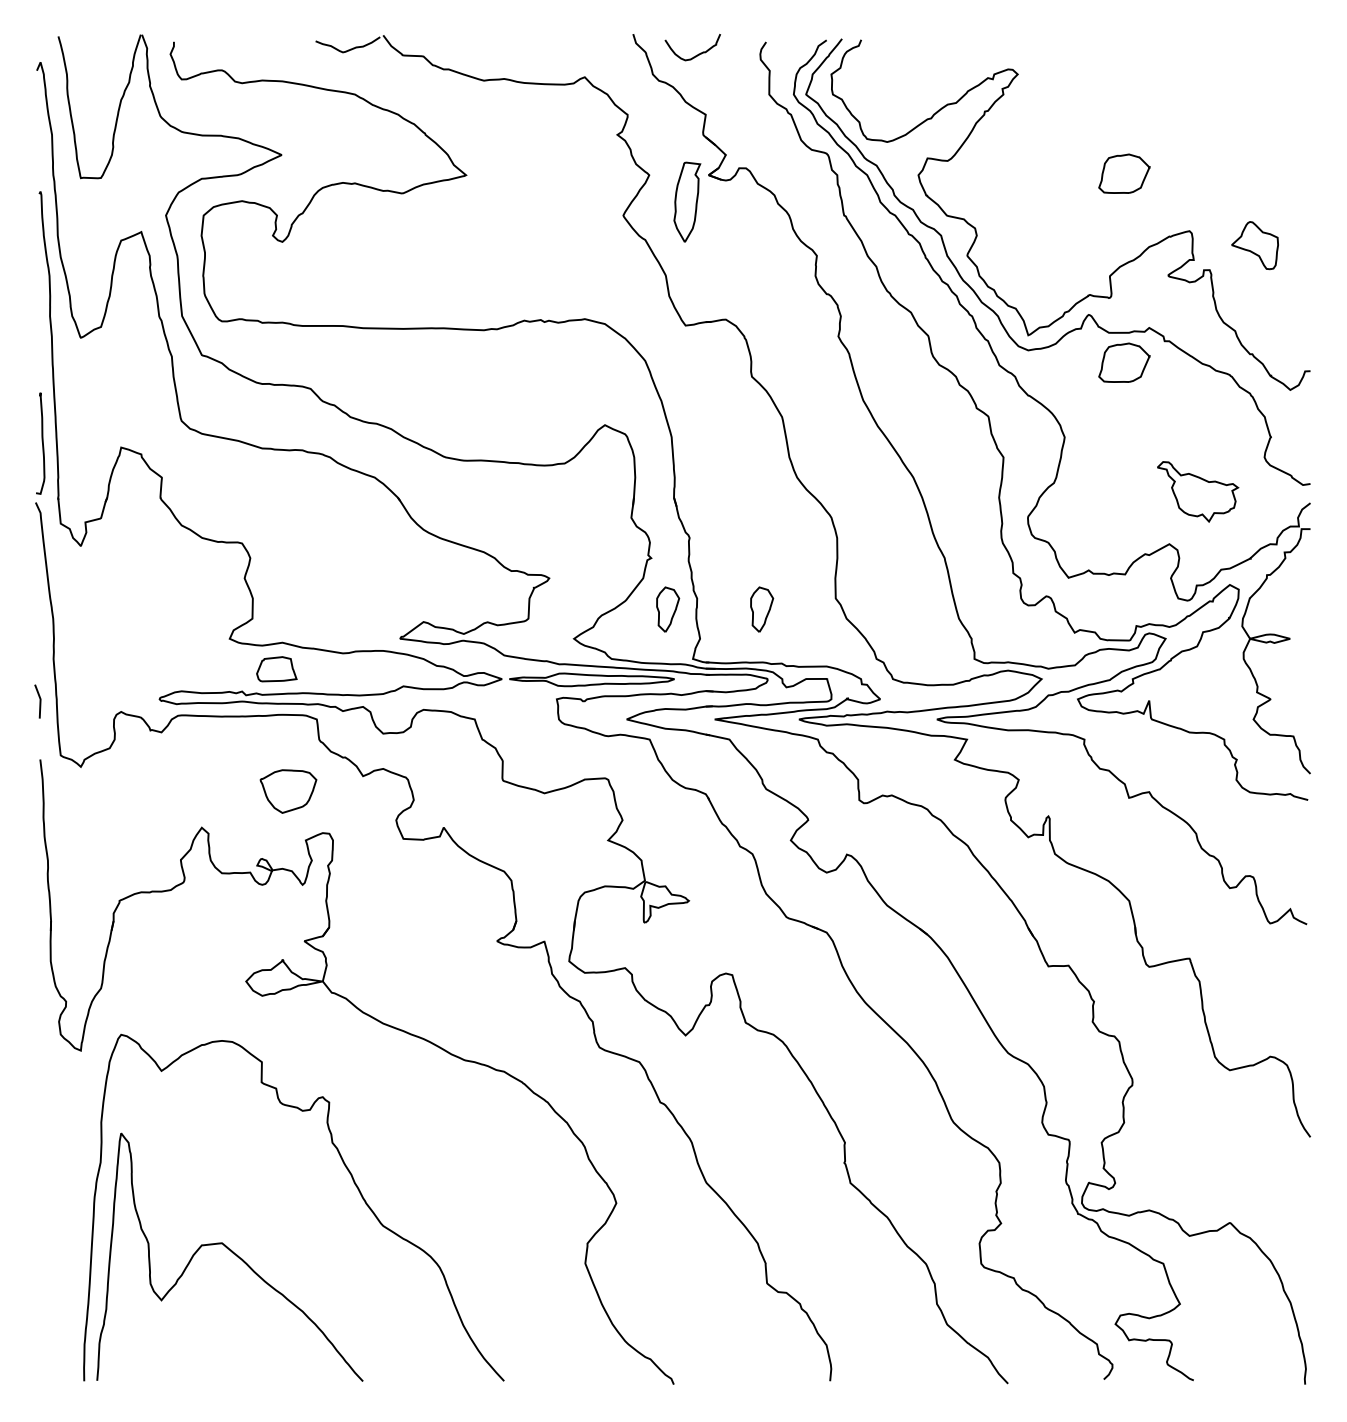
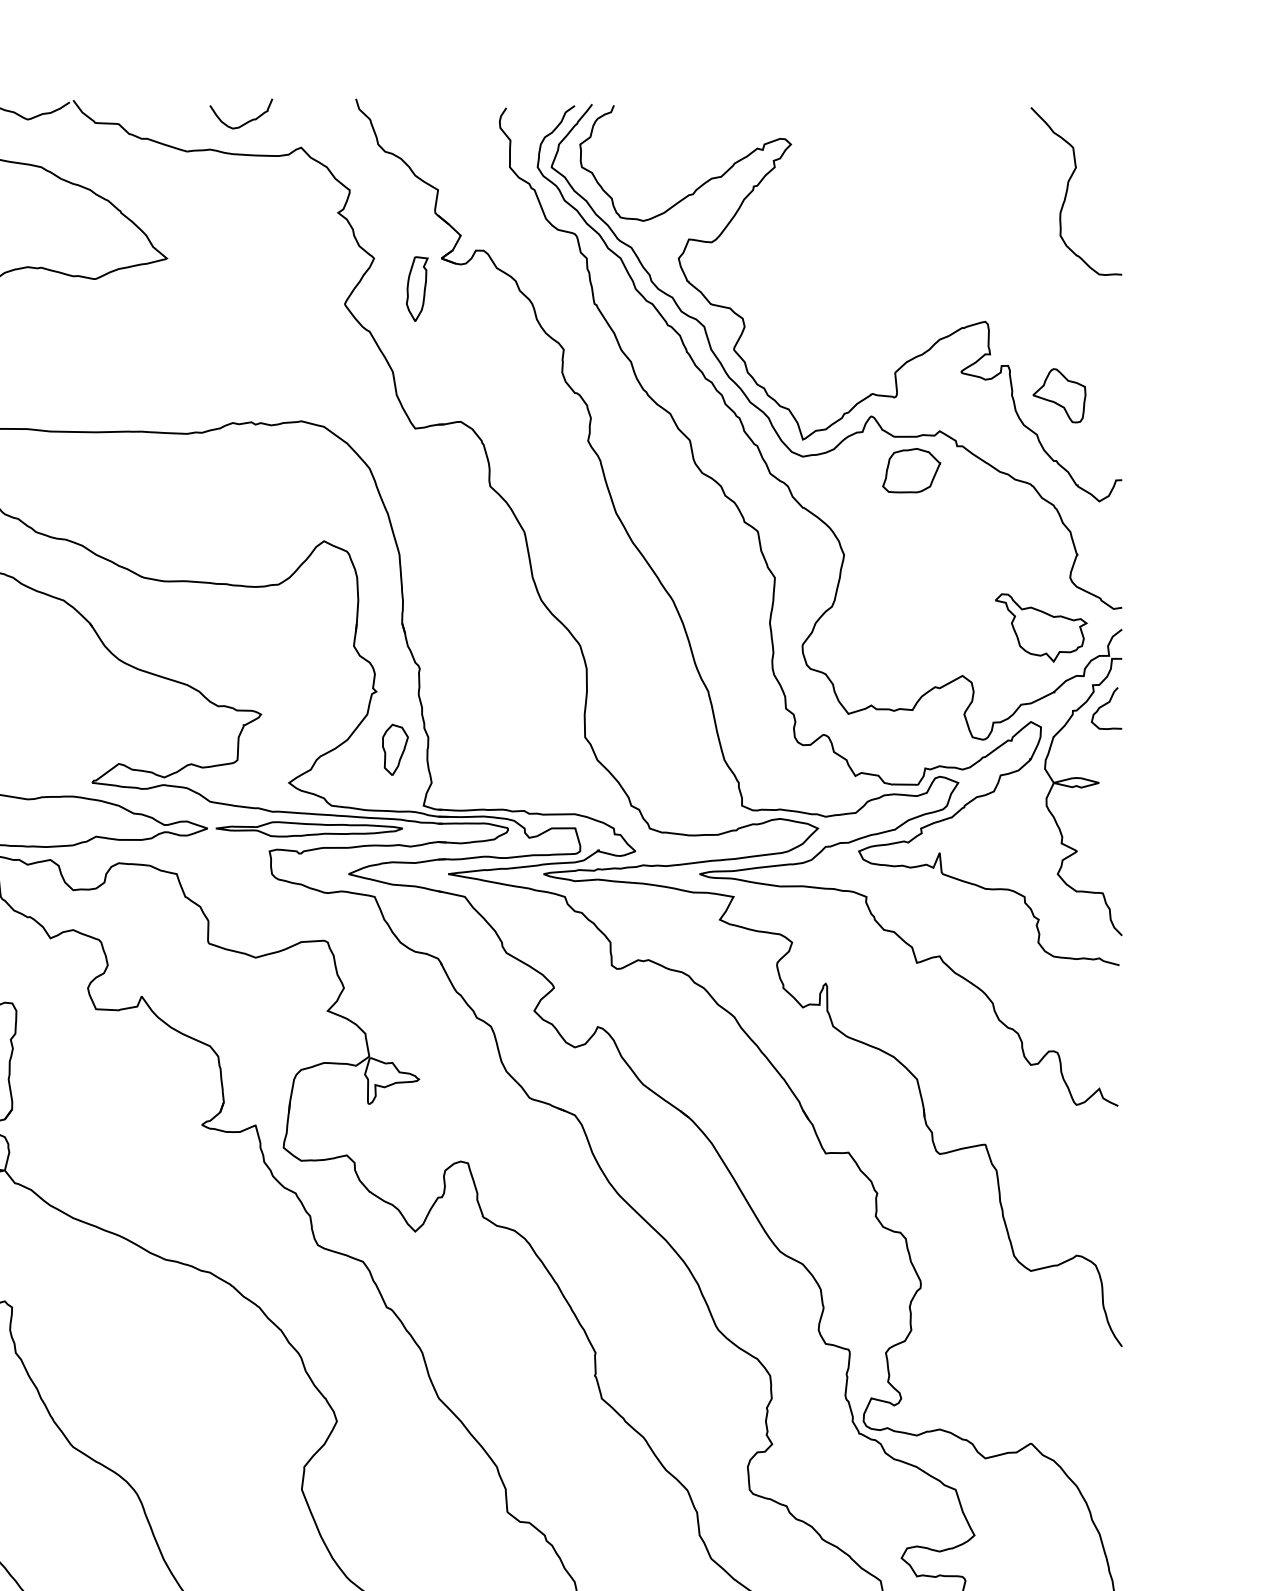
curve: (698, 53) -> (247, 120), moved
curve: (1263, 112) -> (1068, 187), added
part: (1124, 173) -> (911, 256), removed
part: (687, 202) -> (417, 289), size x0.71
part: (1254, 245) -> (1058, 395), moved
part: (1198, 491) -> (1041, 627), moved
curve: (1294, 571) -> (1104, 706), added
part: (762, 609) -> (502, 749), removed

